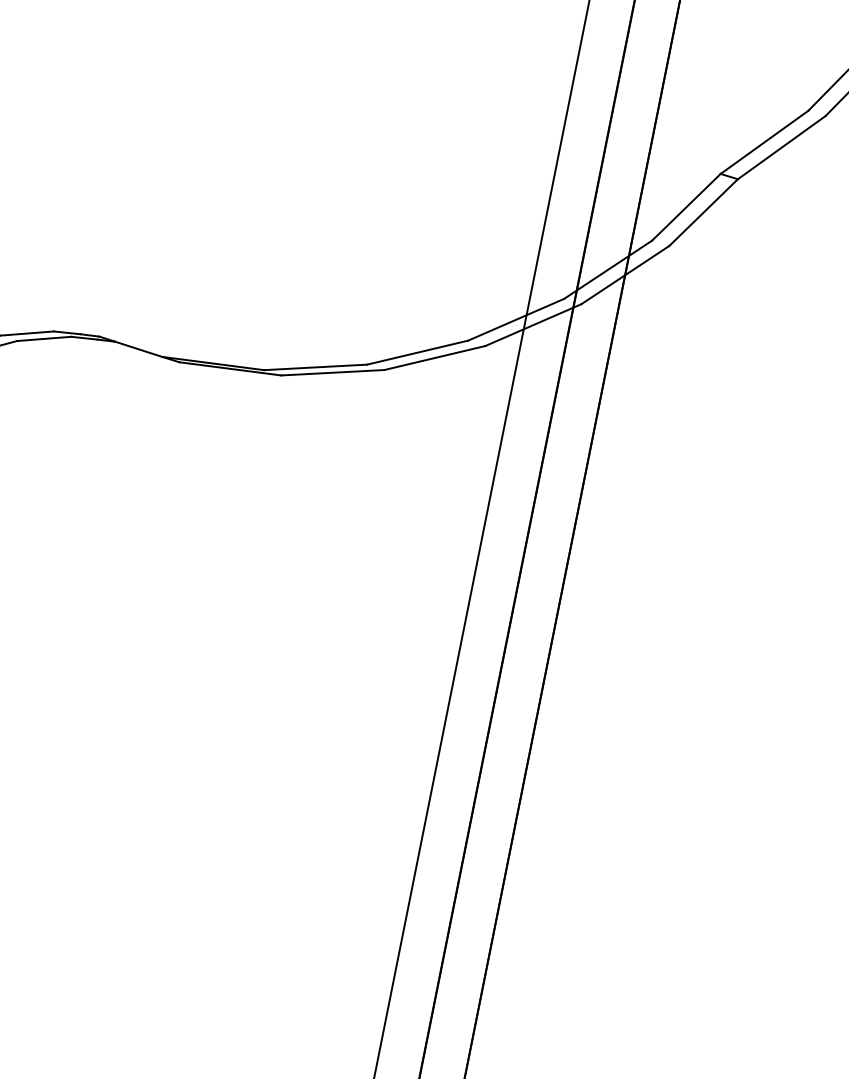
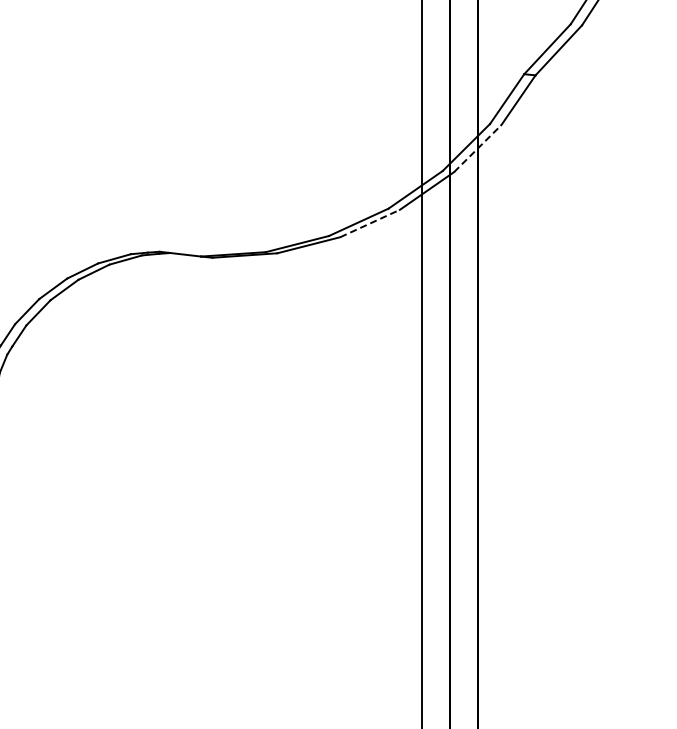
line: (626, 275) -> (478, 148), solid -> dashed
line: (435, 358) -> (370, 223), solid -> dashed

